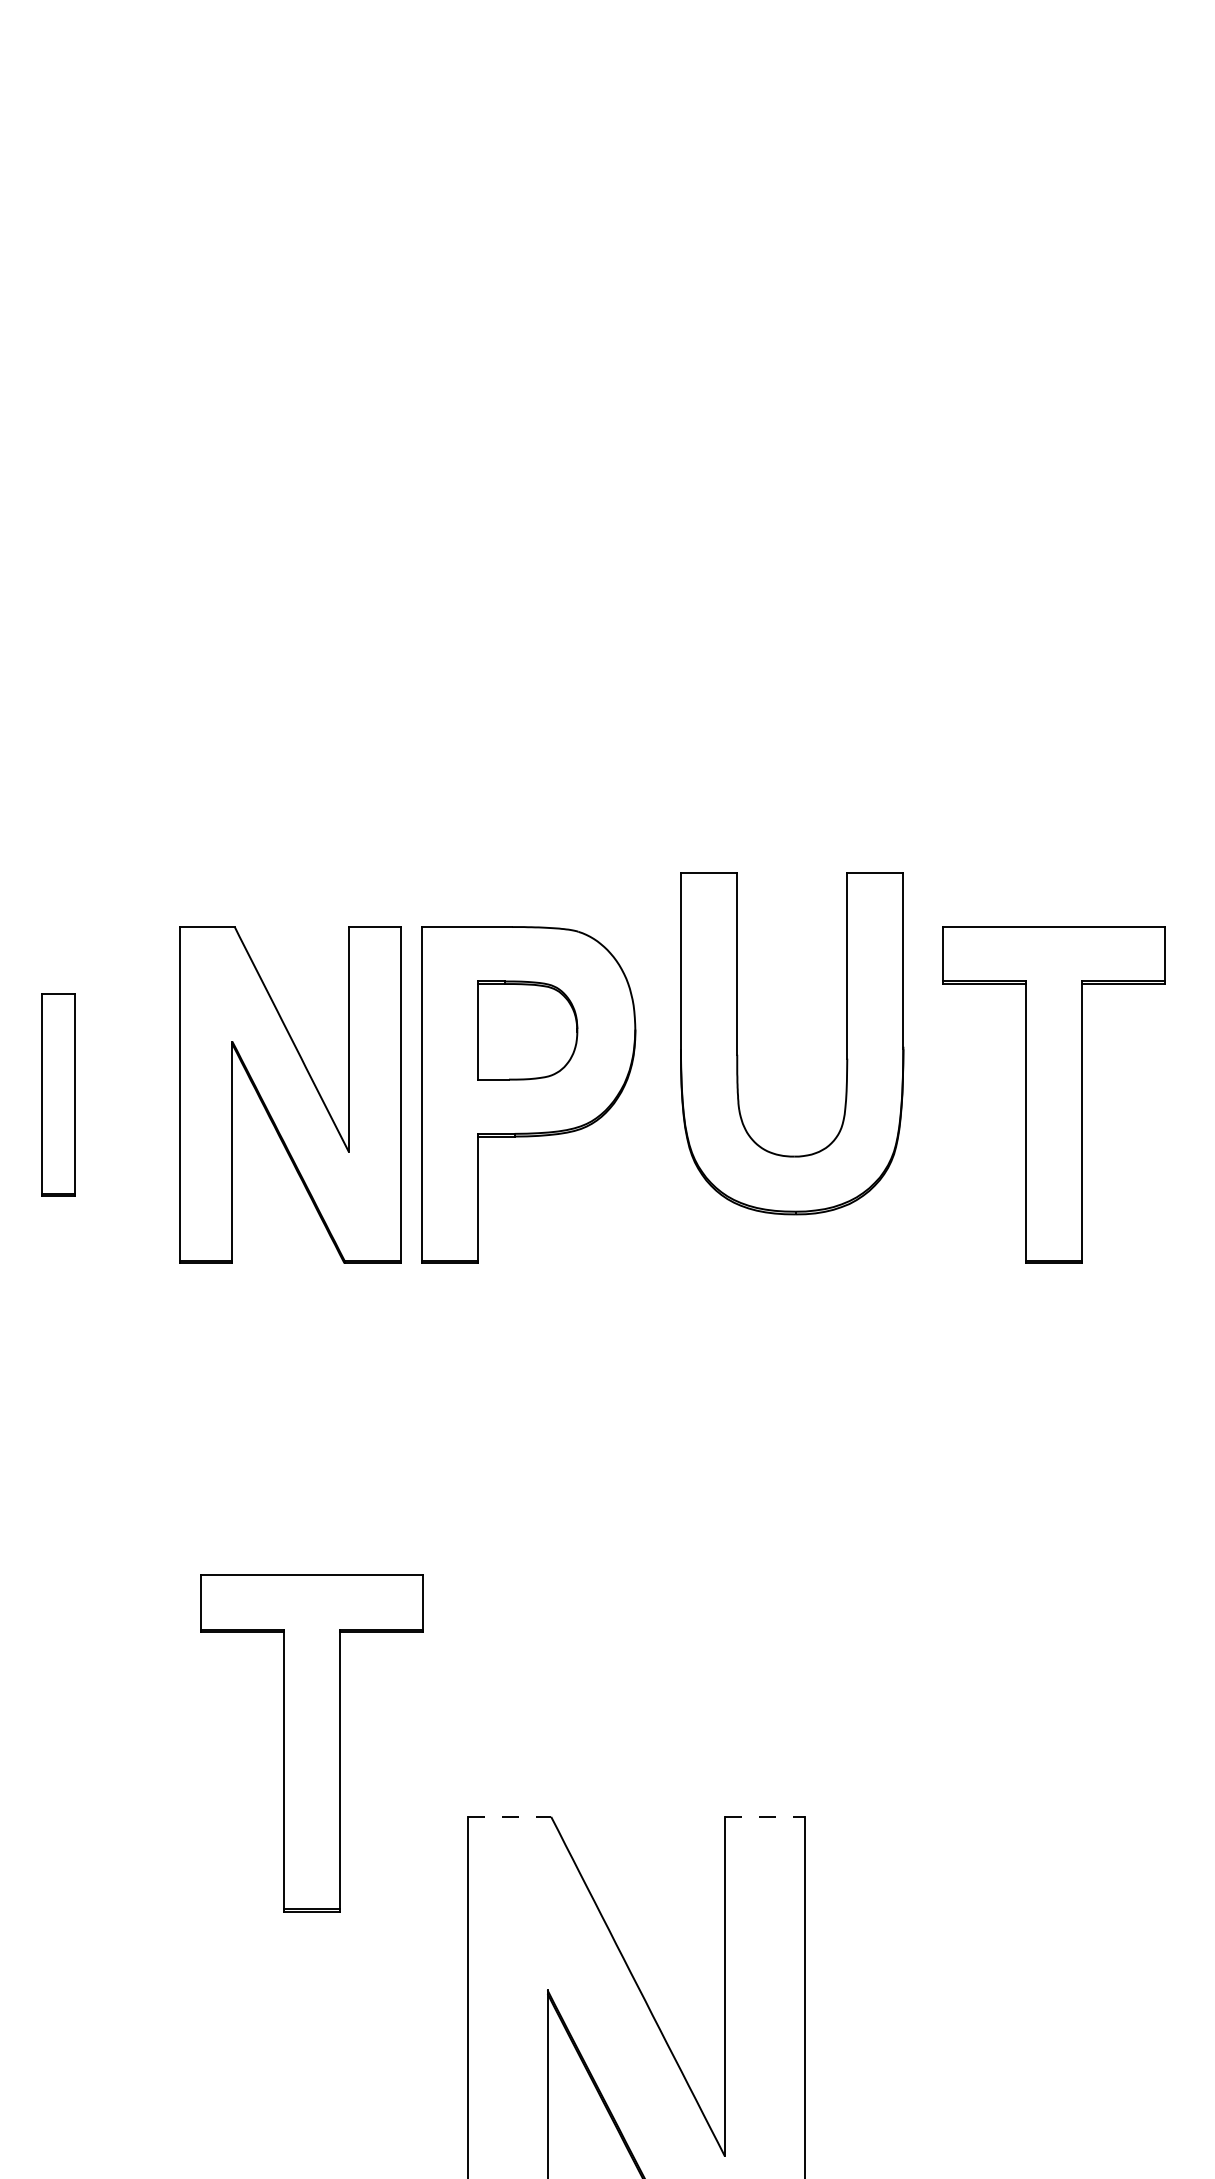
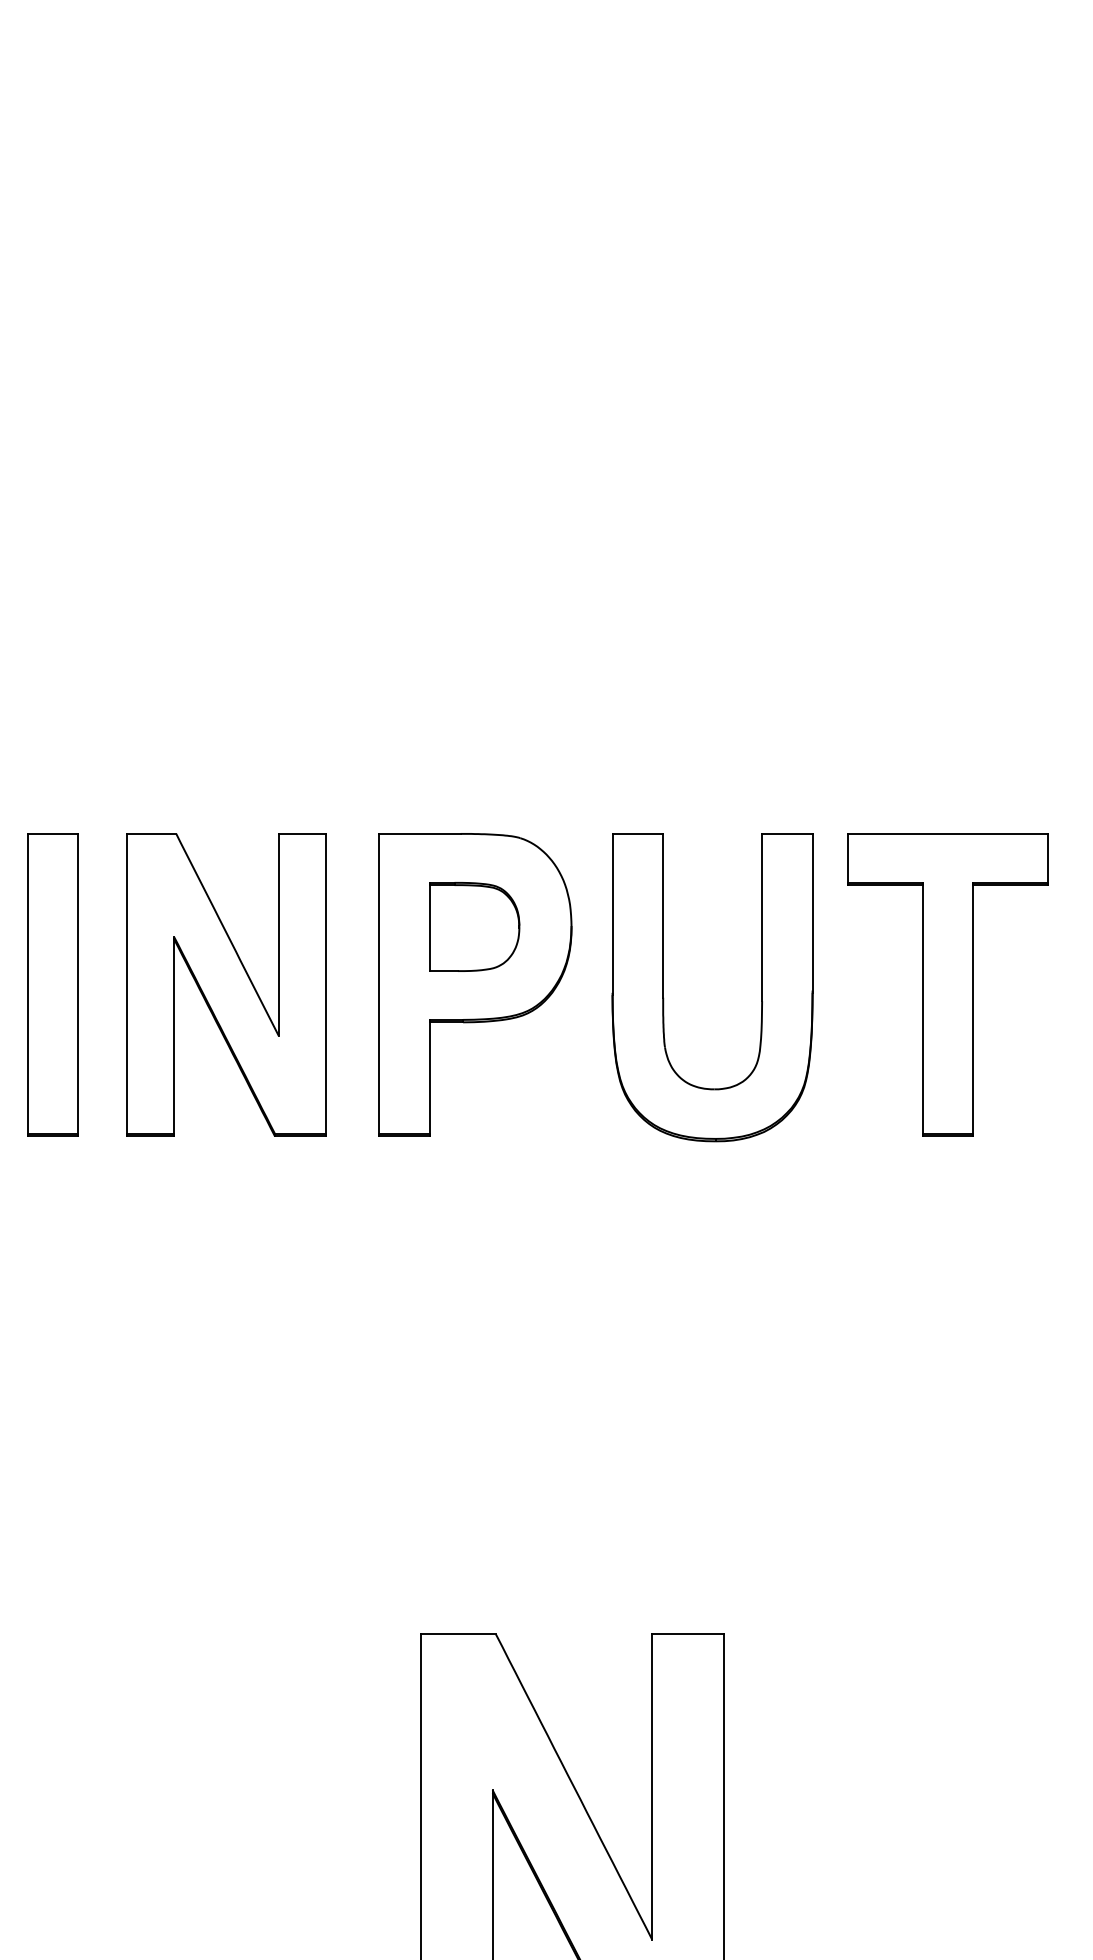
part: (737, 1043) -> (663, 987), moved
part: (58, 1094) -> (52, 984), size x1.67
part: (290, 1094) -> (226, 984), moved
part: (311, 1742) -> (280, 1567), removed
line: (509, 1817) -> (458, 1634), dashed -> solid
line: (765, 1817) -> (688, 1634), dashed -> solid

